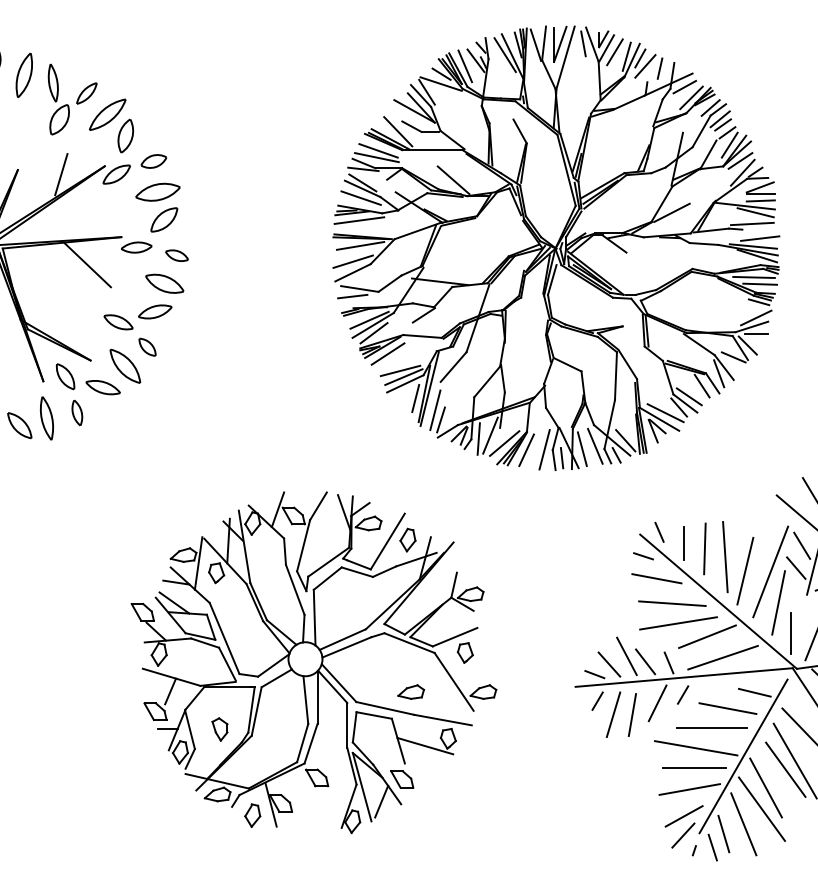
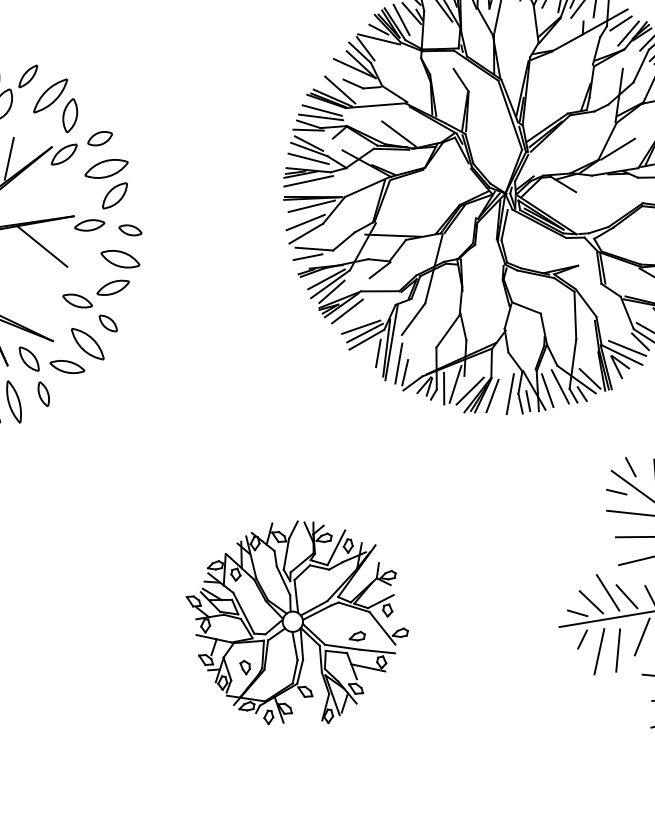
part: (313, 662) -> (297, 623), size x0.6

